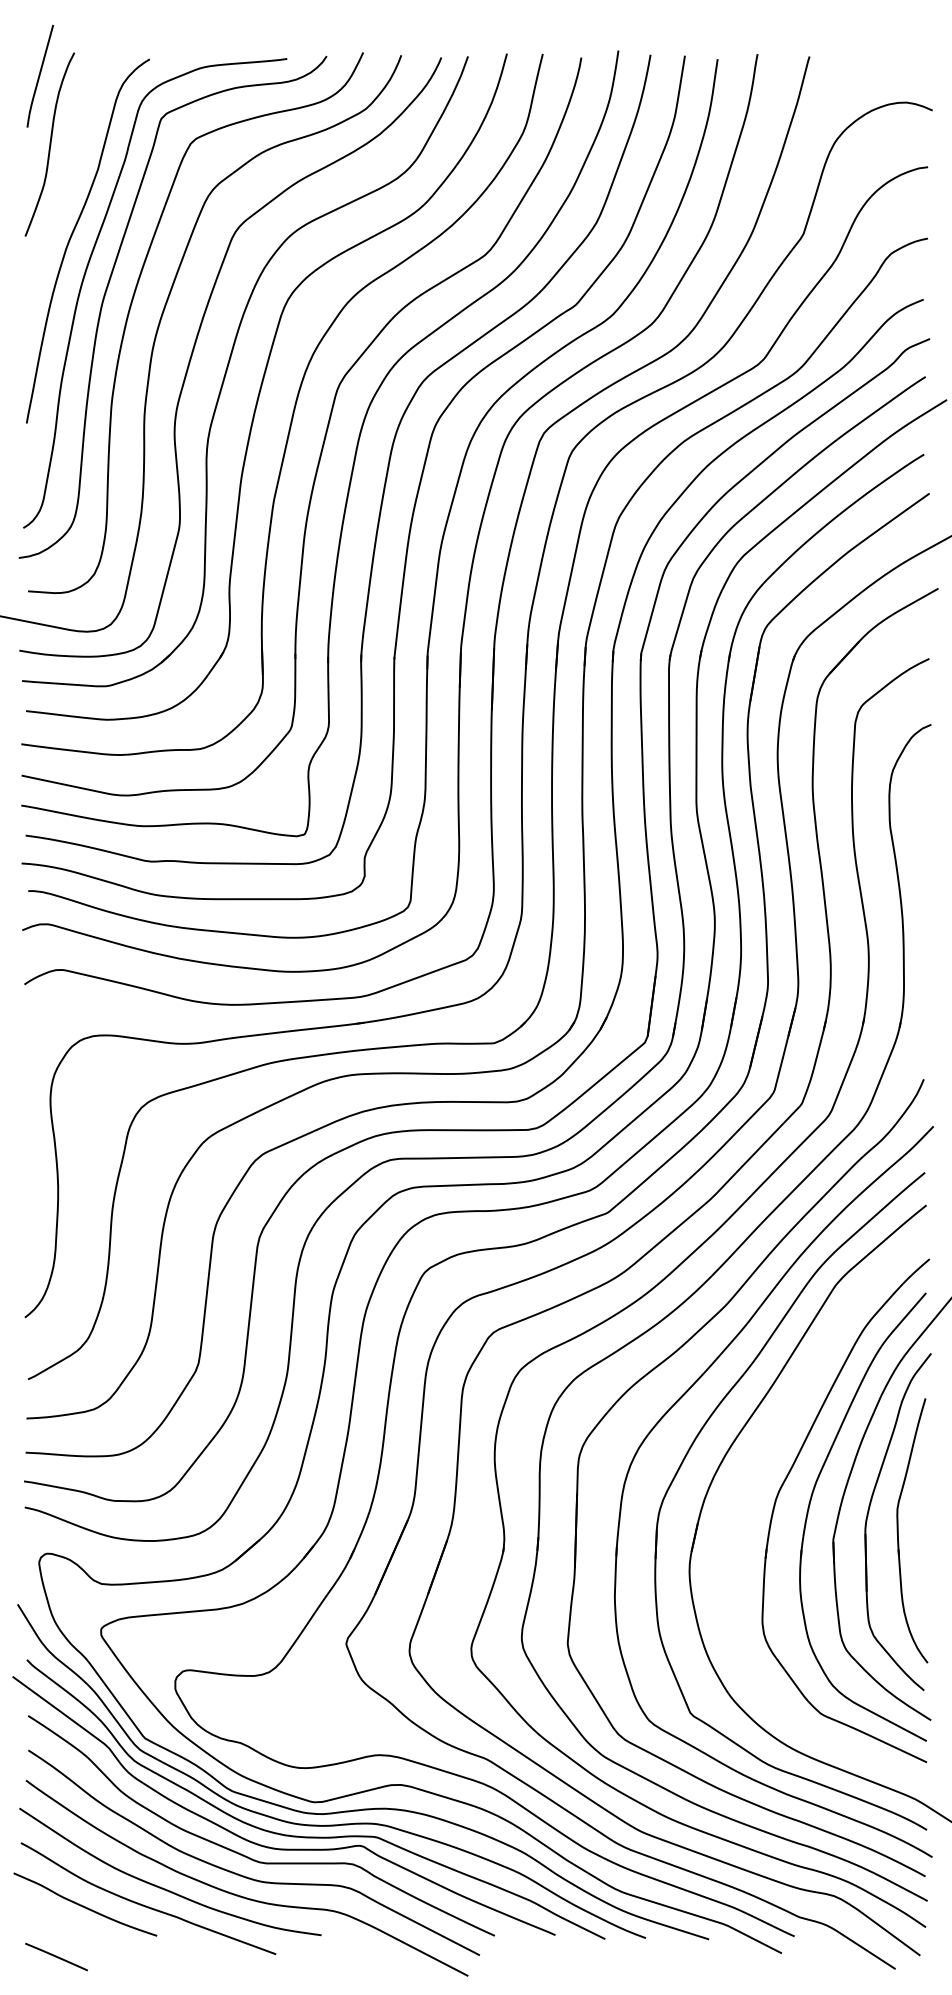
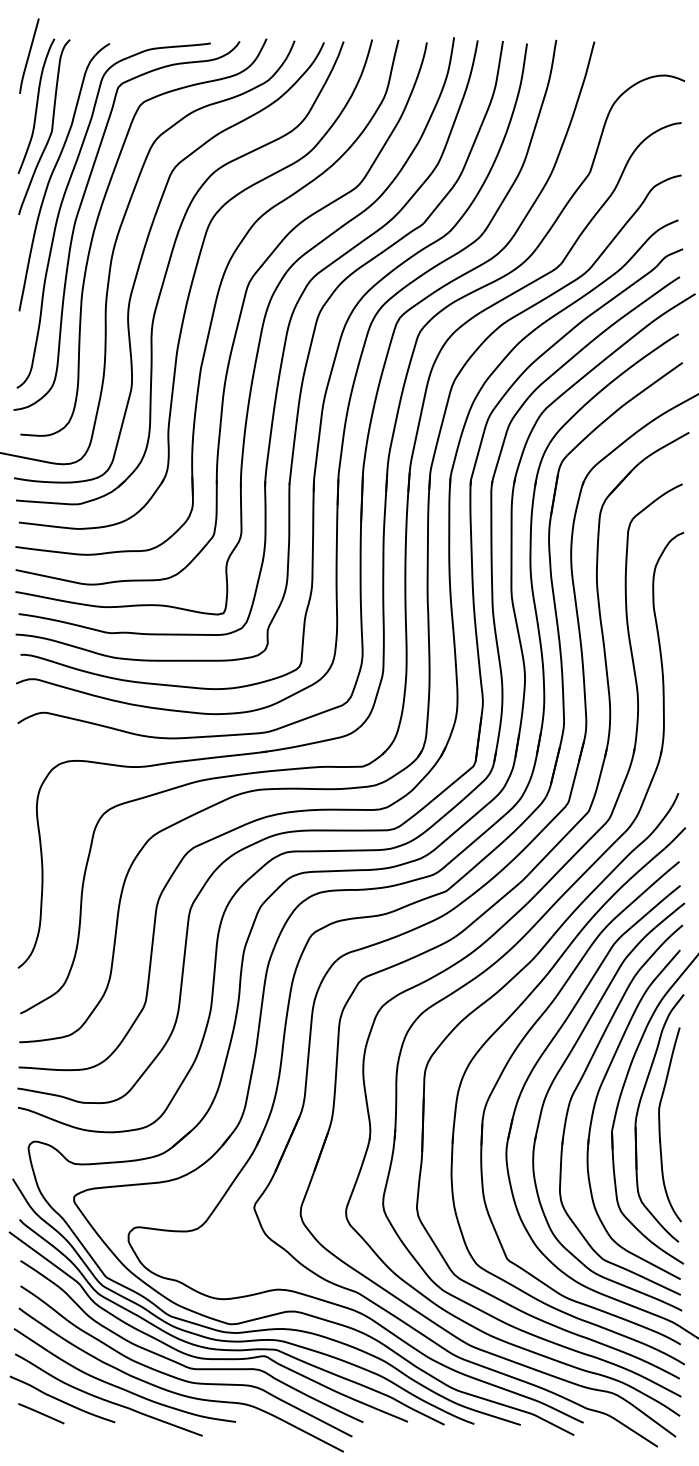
curve: (70, 172) -> (51, 126), added
part: (758, 1464) -> (557, 1076), added
line: (56, 1956) -> (41, 1413), moved

